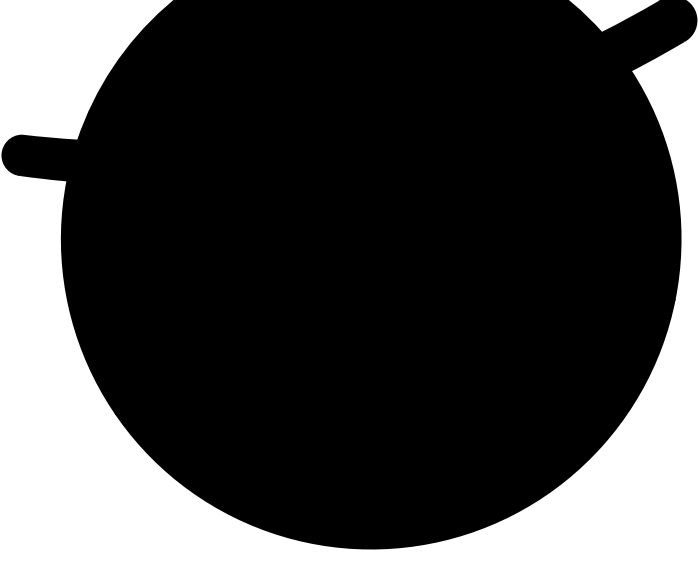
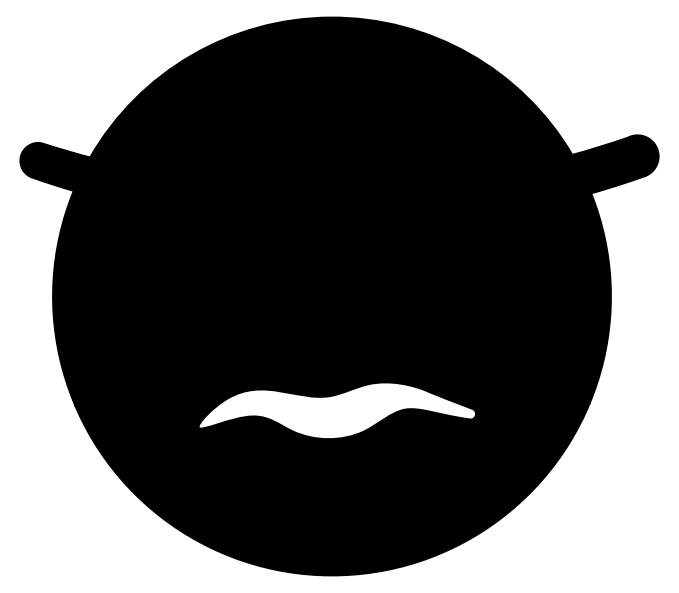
fill: (401, 361) -> (337, 410), removed

